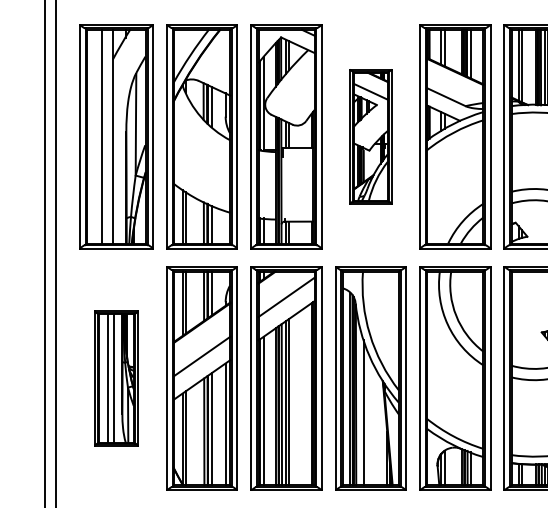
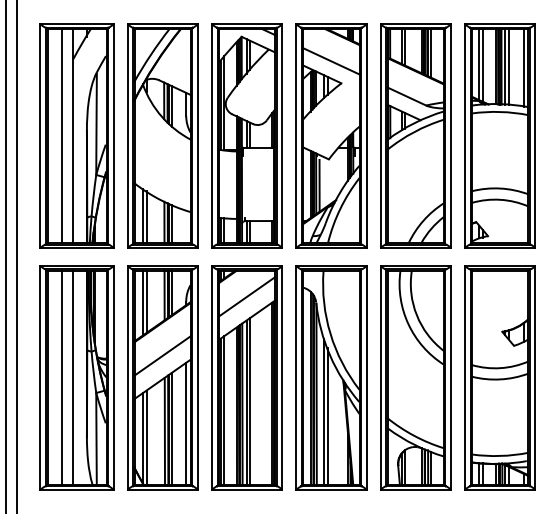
part: (370, 136) -> (331, 135), size x1.67
part: (115, 378) -> (76, 377), size x1.67
line: (366, 416) -> (327, 415), added

